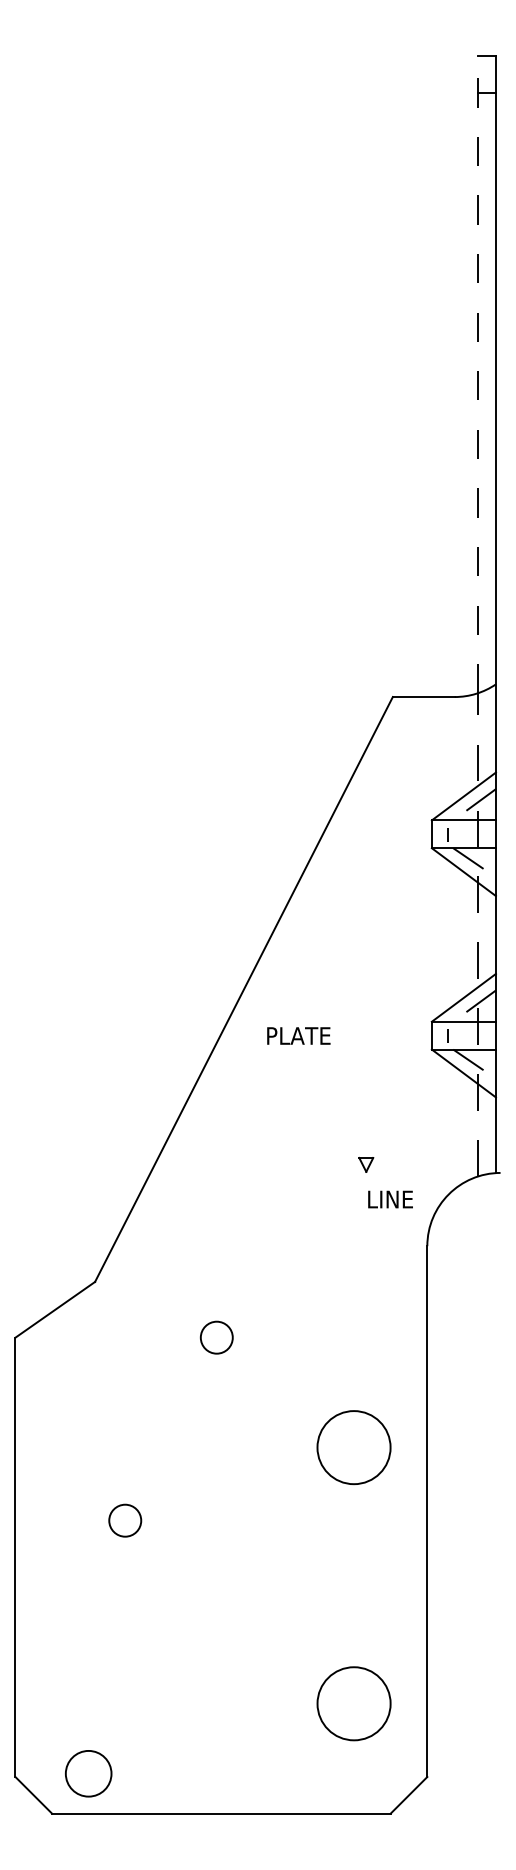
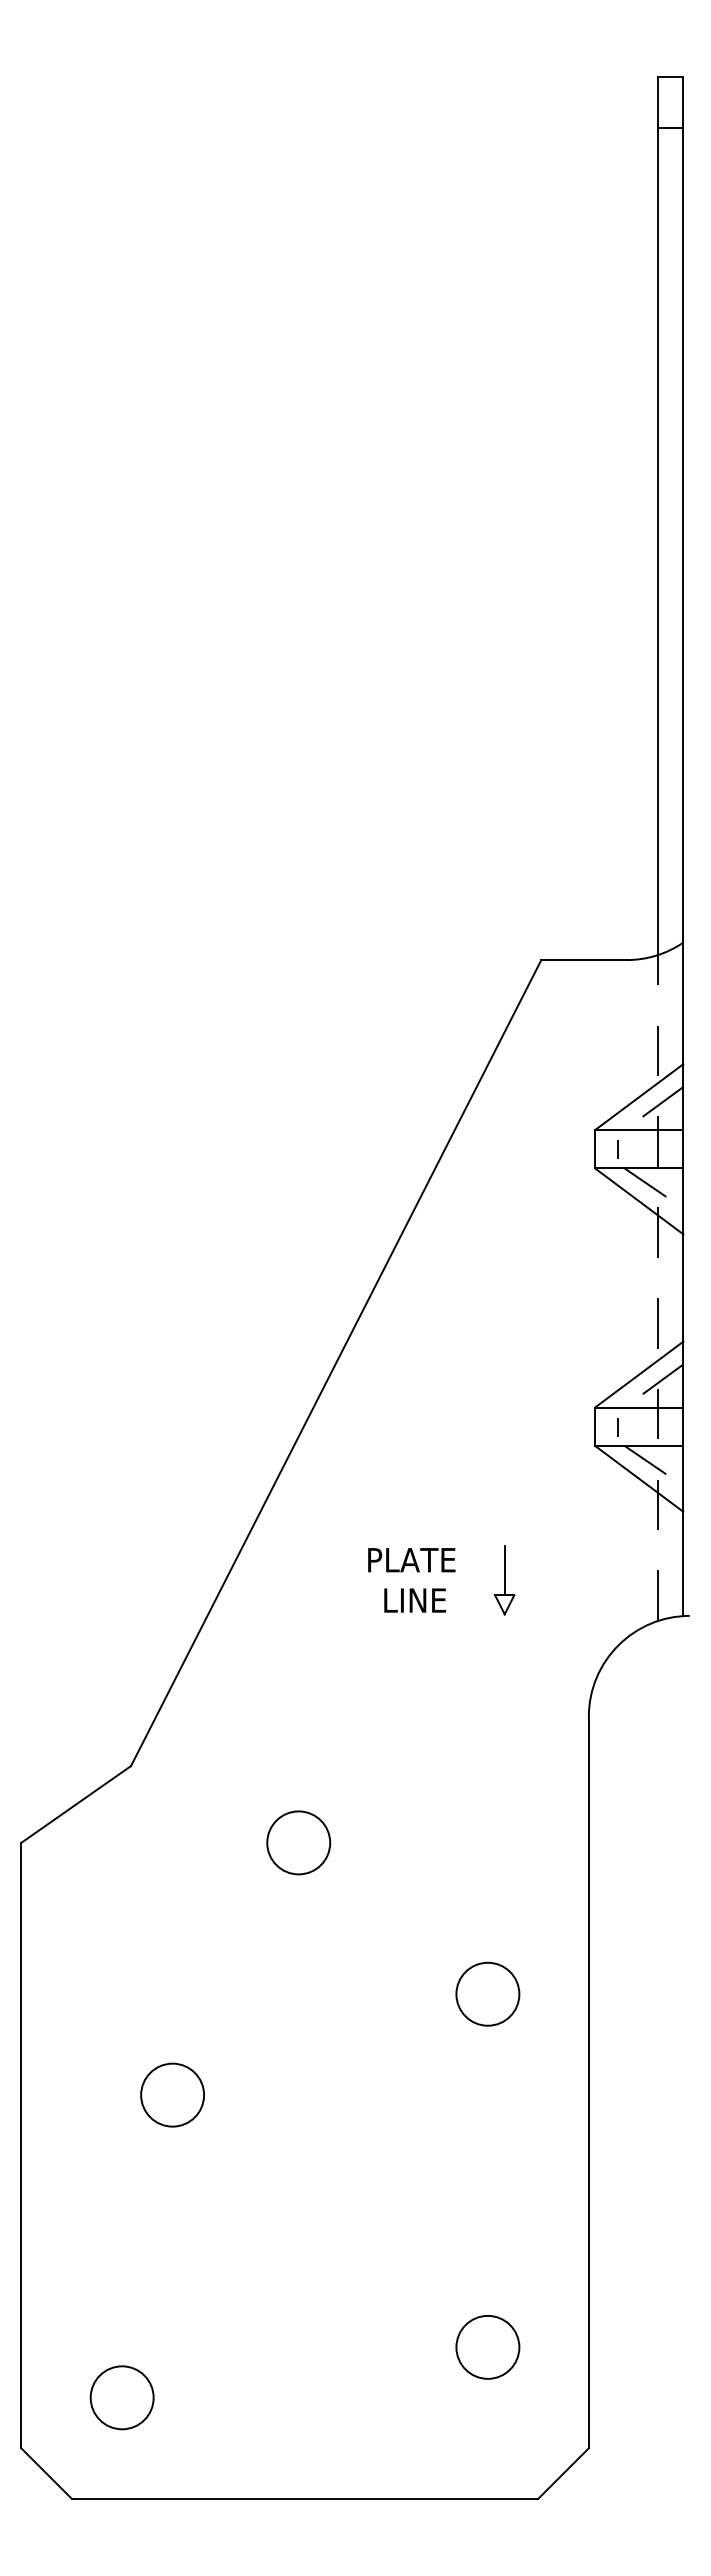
line: (477, 375) -> (658, 516), dashed -> solid
text: (298, 1036) -> (411, 1560), moved
line: (366, 1140) -> (504, 1570), added
text: (390, 1199) -> (415, 1600), moved
circle: (216, 1337) -> (298, 1842), size x1.43
circle: (353, 1446) -> (487, 1993), size x0.62
circle: (125, 1520) -> (172, 2094), size x1.43
circle: (353, 1703) -> (487, 2346), size x0.62
circle: (88, 1773) -> (121, 2397), moved

